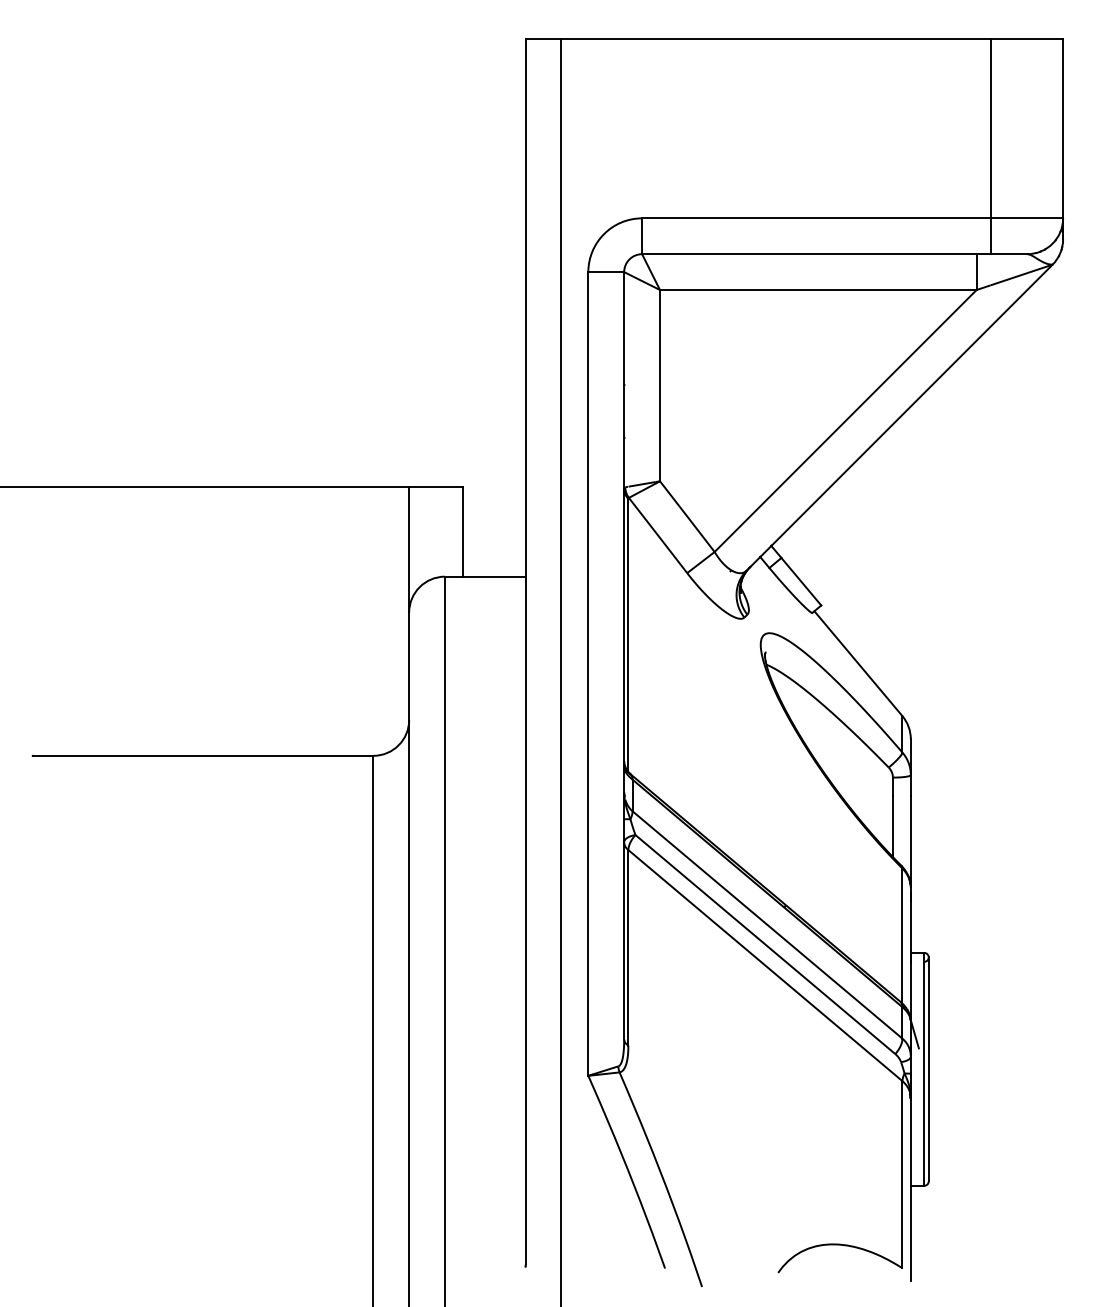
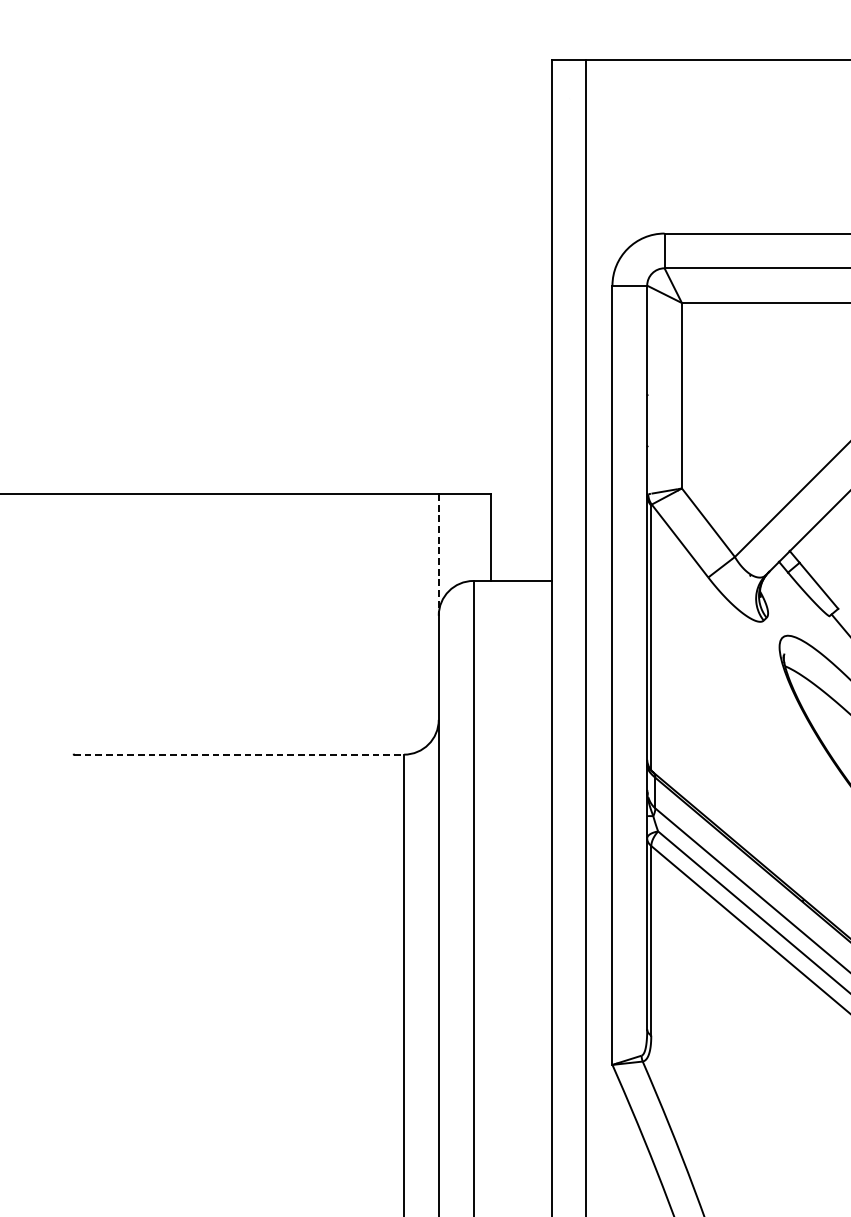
line: (409, 549) -> (439, 554), solid -> dashed
line: (203, 755) -> (239, 754), solid -> dashed

